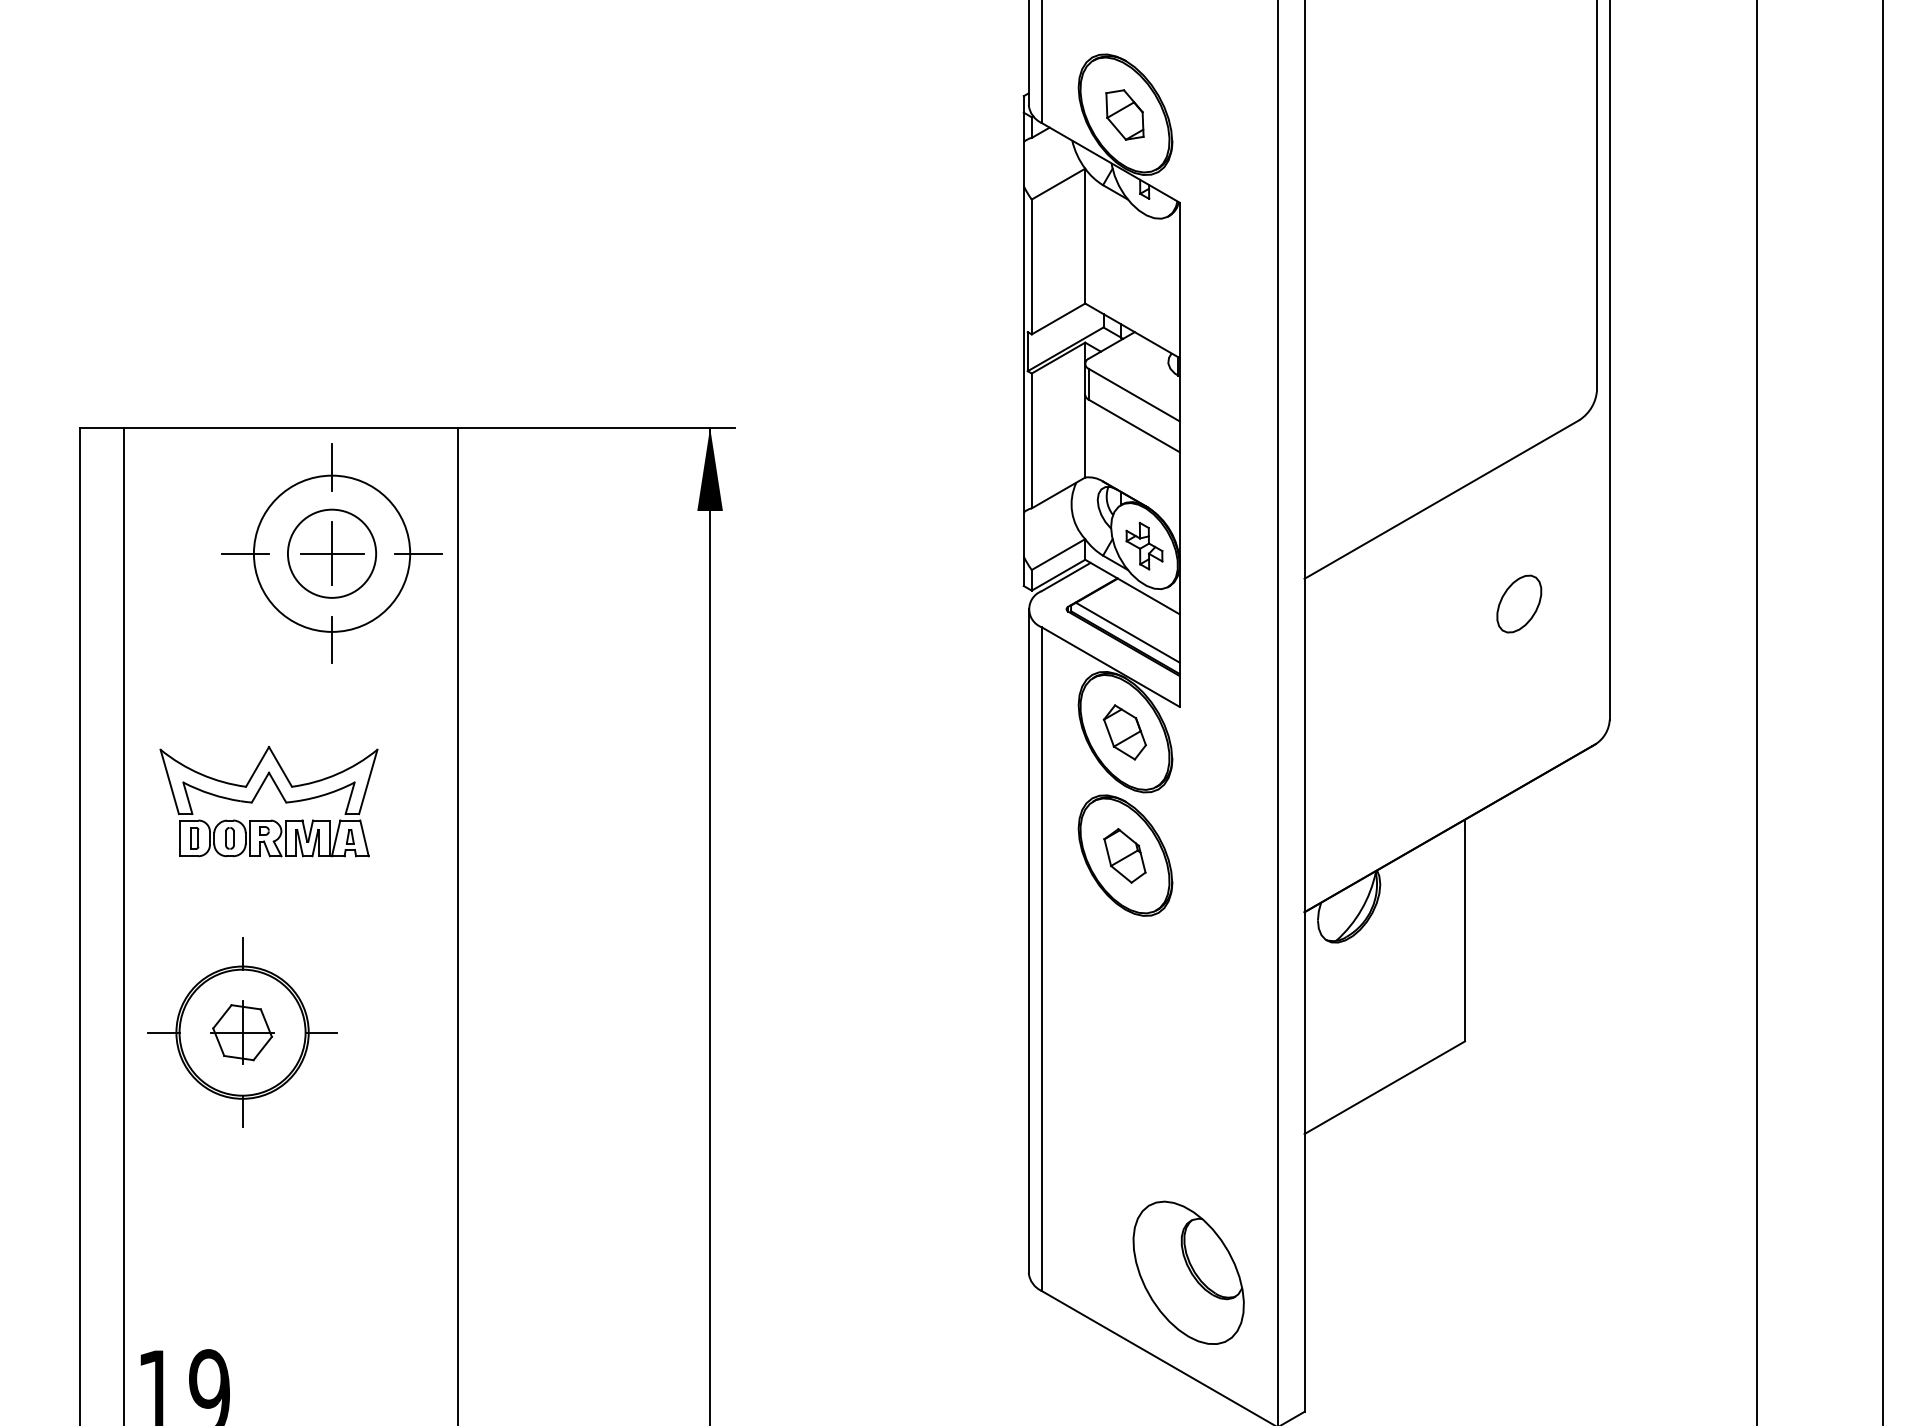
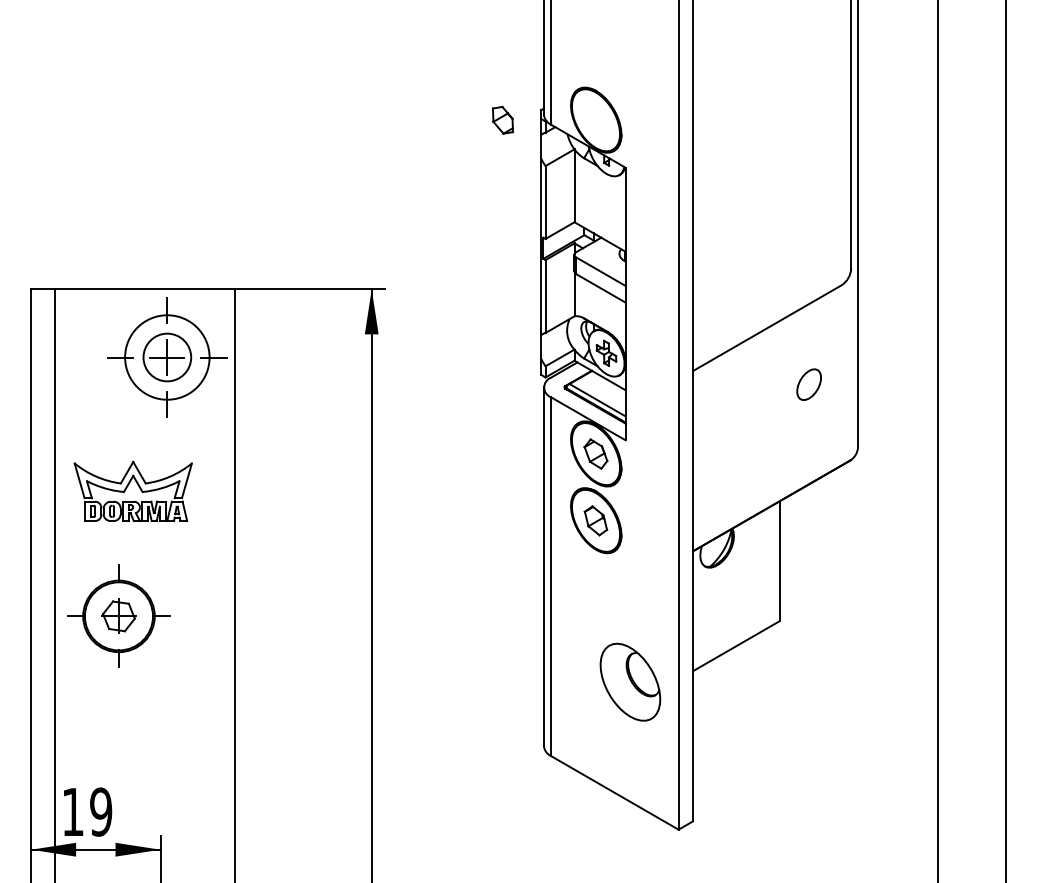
part: (1124, 113) -> (502, 119), moved
part: (1188, 1271) -> (630, 681), moved

